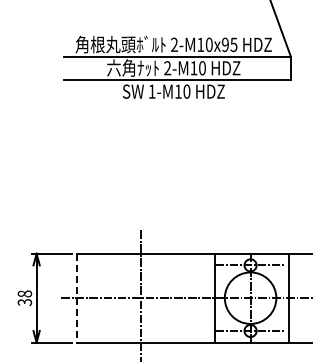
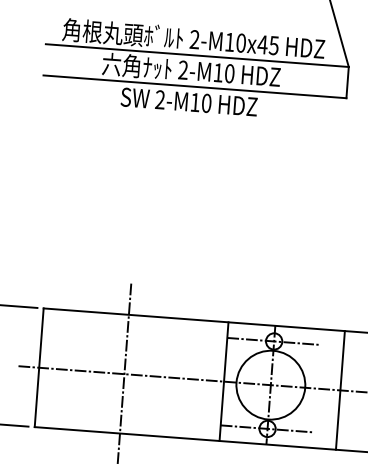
text: (225, 44) -> (262, 44), 2-M10x95 -> 2-M10x45
text: (151, 91) -> (159, 99), 1-M10 -> 2-M10
line: (288, 297) -> (340, 389), moved
line: (76, 298) -> (38, 368), dashed -> solid

